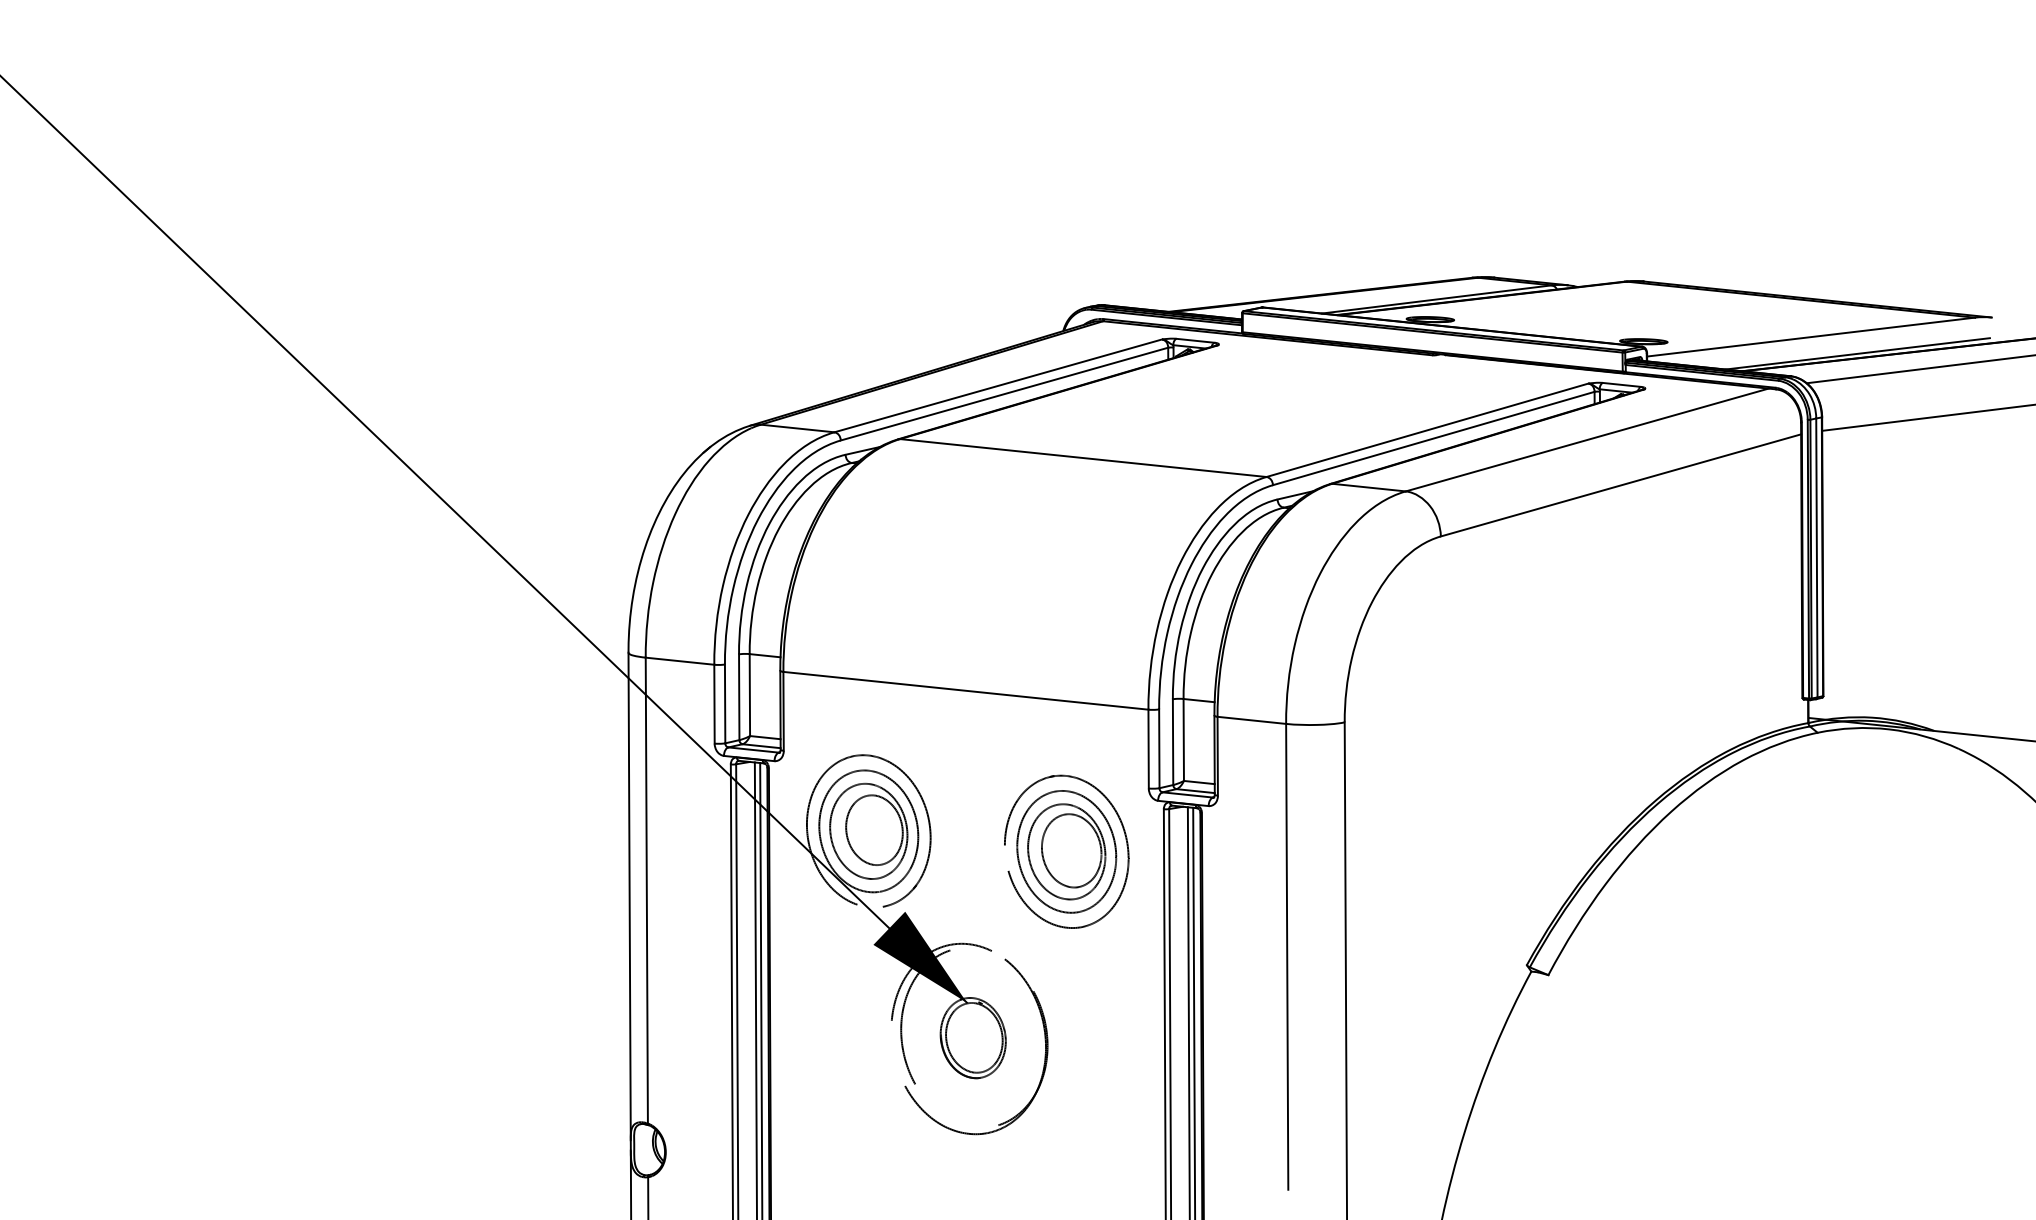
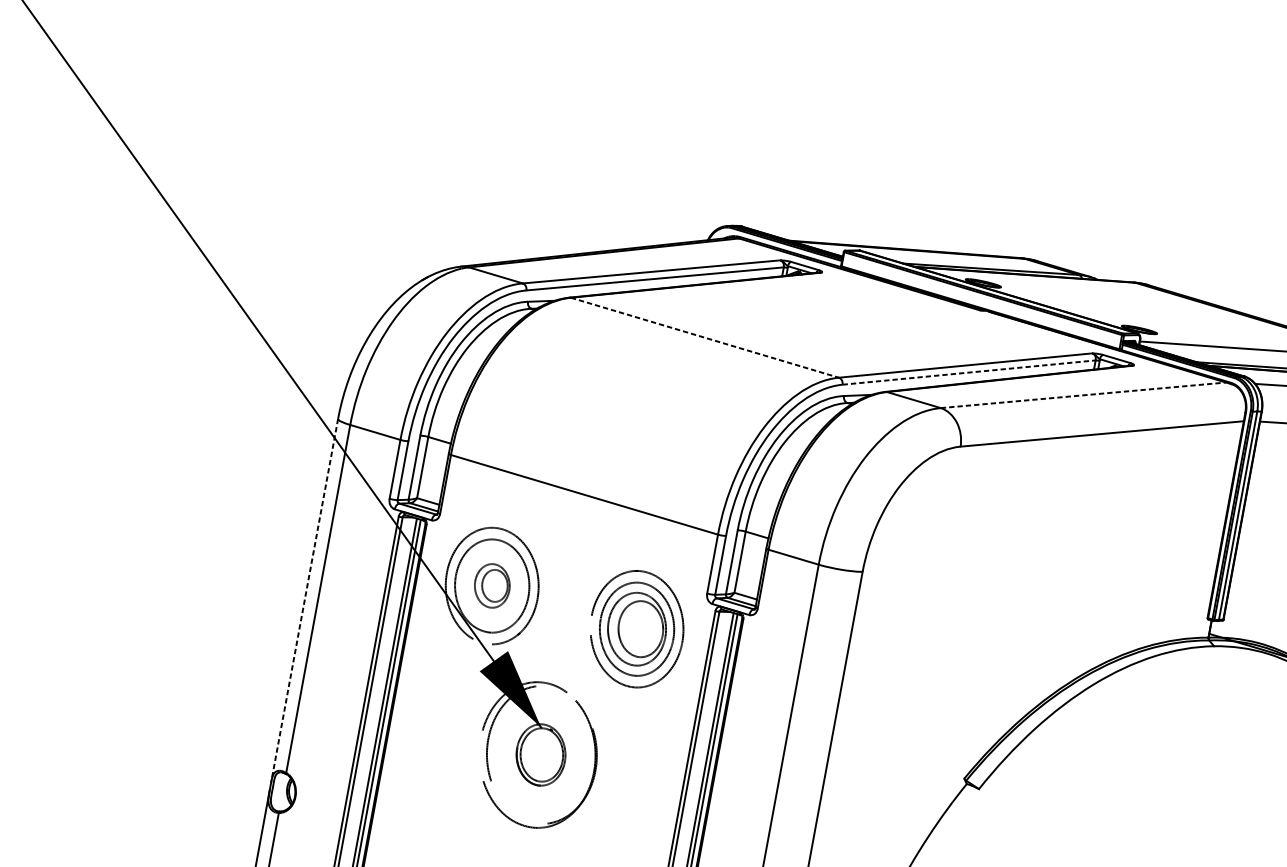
line: (1434, 438) -> (969, 372), solid -> dashed
line: (1587, 440) -> (1083, 395), solid -> dashed
line: (1083, 458) -> (704, 338), solid -> dashed
part: (868, 830) -> (492, 585), size x0.6
line: (629, 896) -> (304, 600), solid -> dashed

